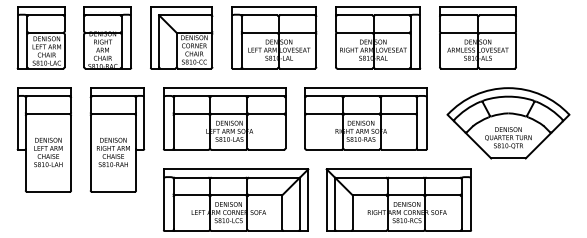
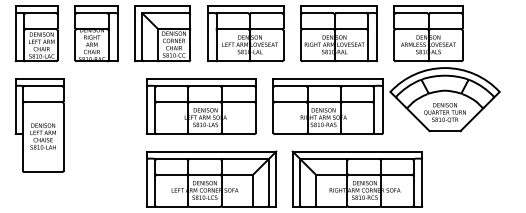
part: (508, 123) -> (445, 99), moved
part: (117, 139) -> (105, 124), removed

